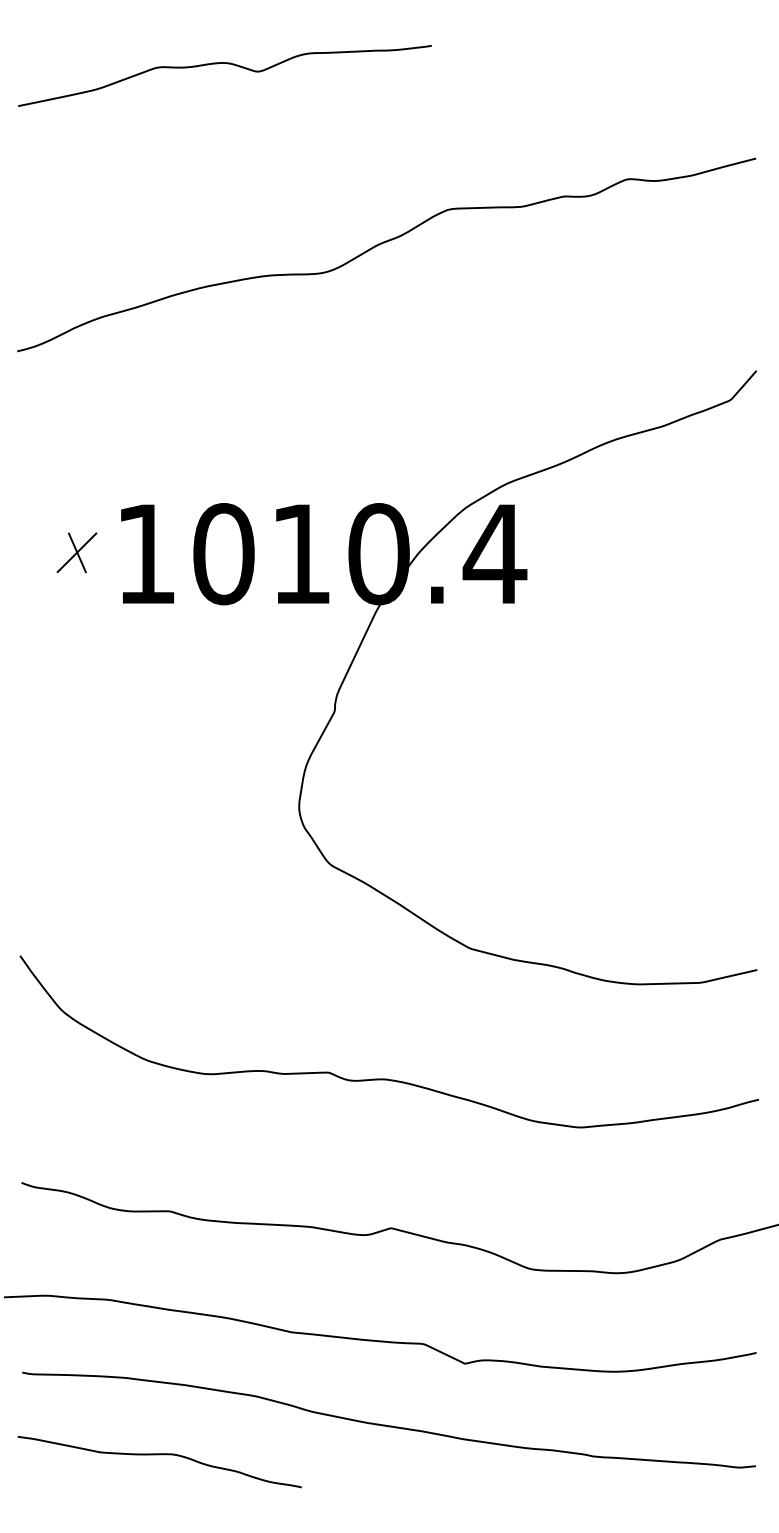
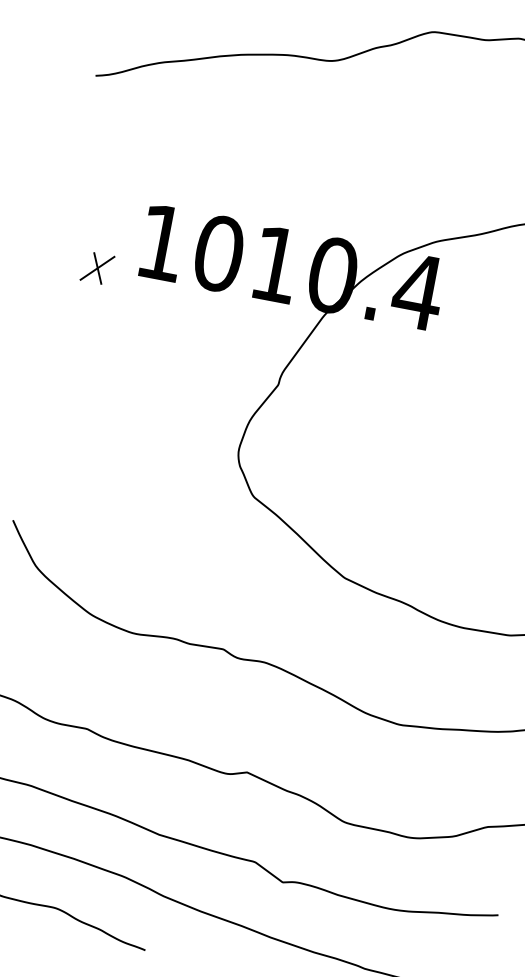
part: (76, 552) -> (97, 268), moved

